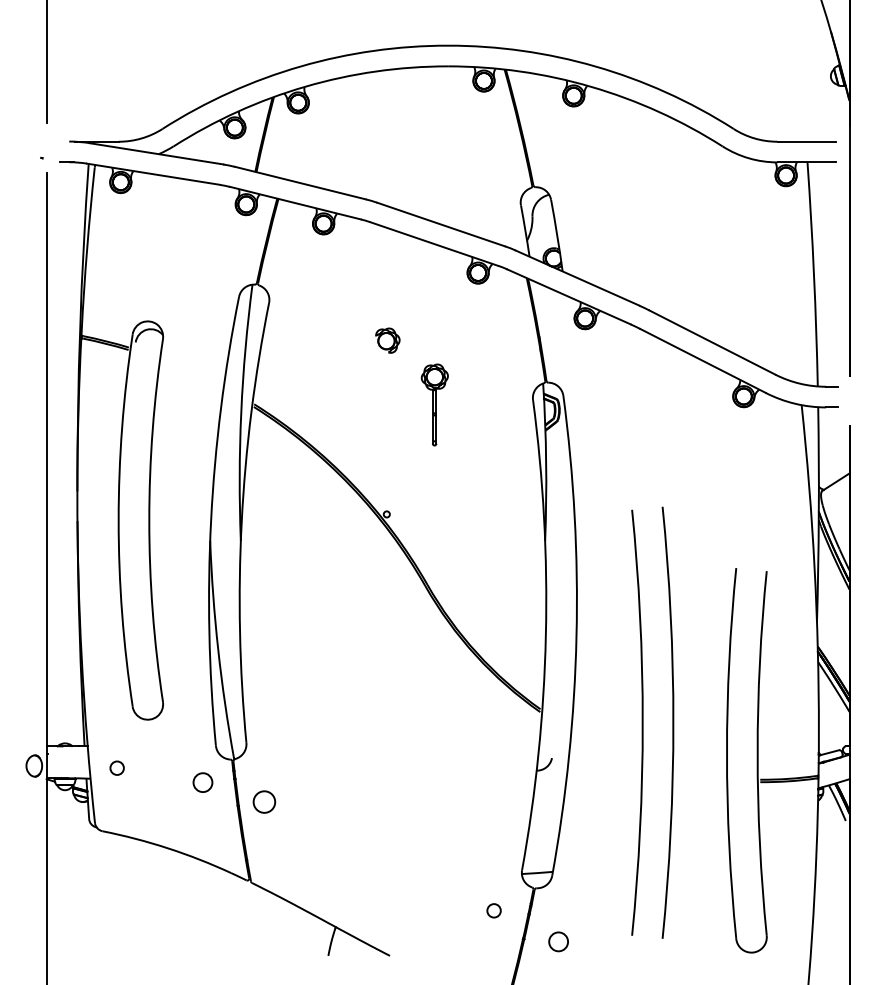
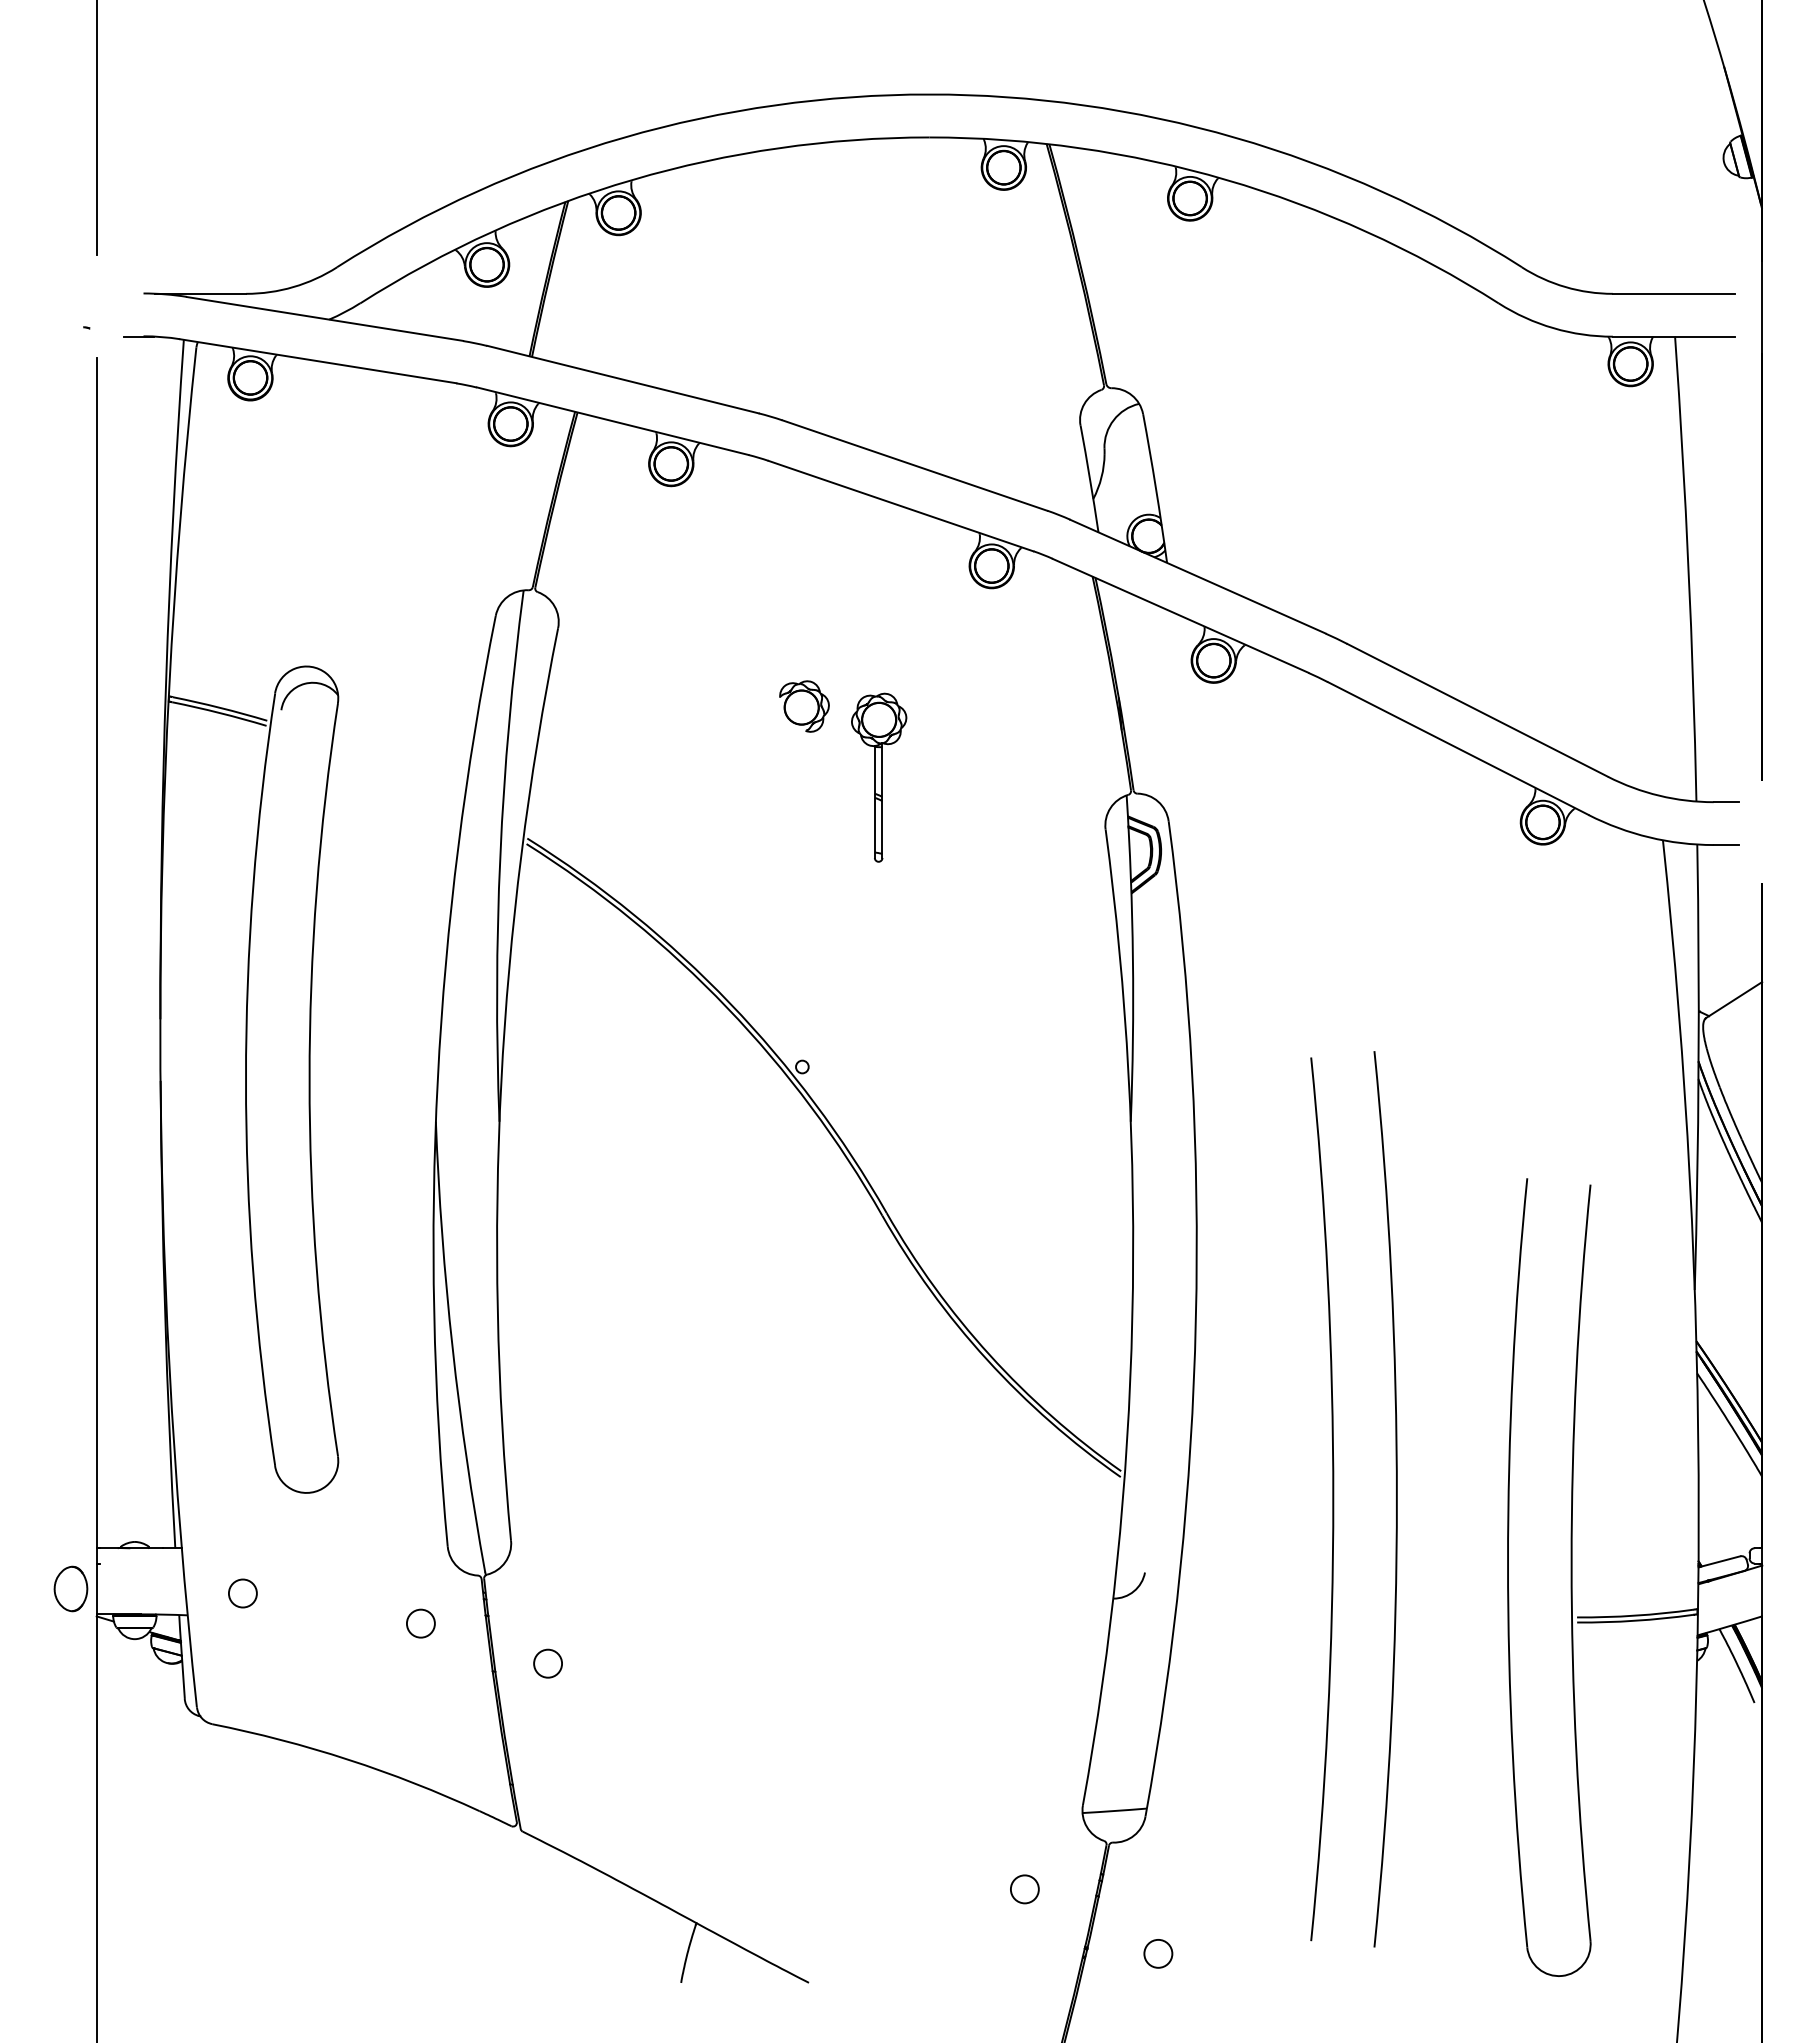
part: (434, 404) -> (878, 776), moved
circle: (202, 782) -> (419, 1623), size x0.71
circle: (263, 801) -> (546, 1662), size x0.62
circle: (557, 941) -> (1156, 1952), size x0.71

